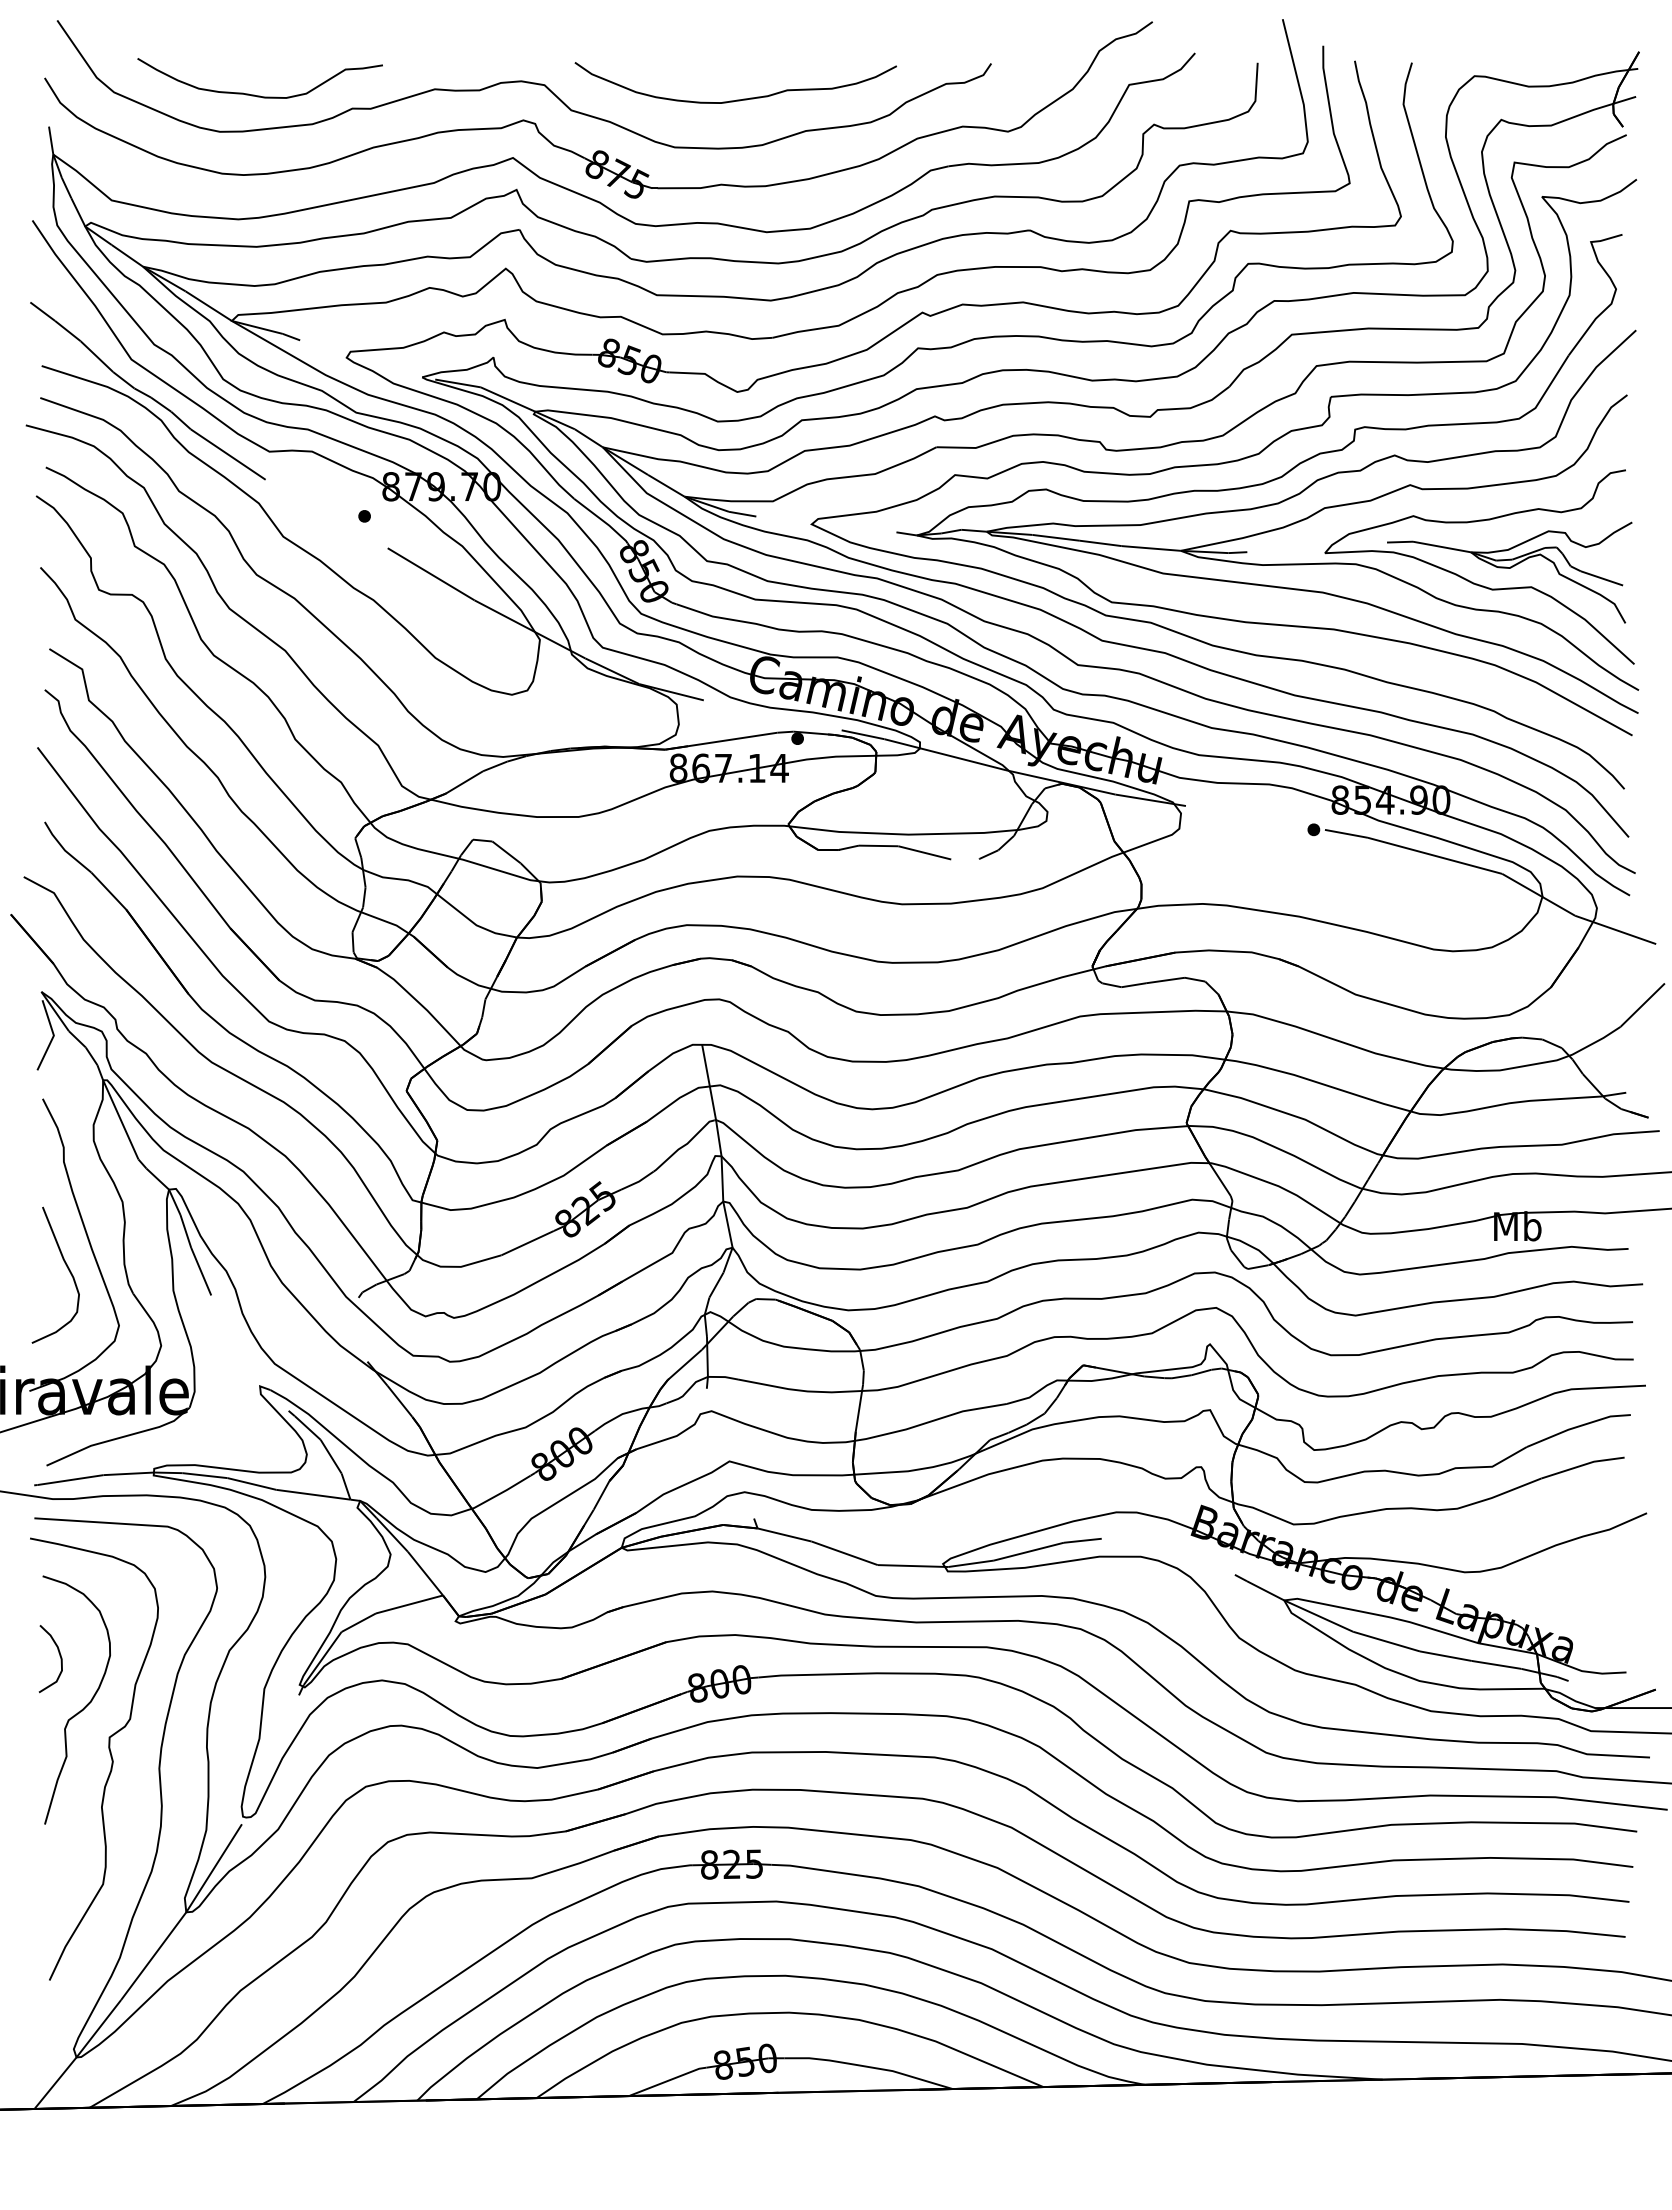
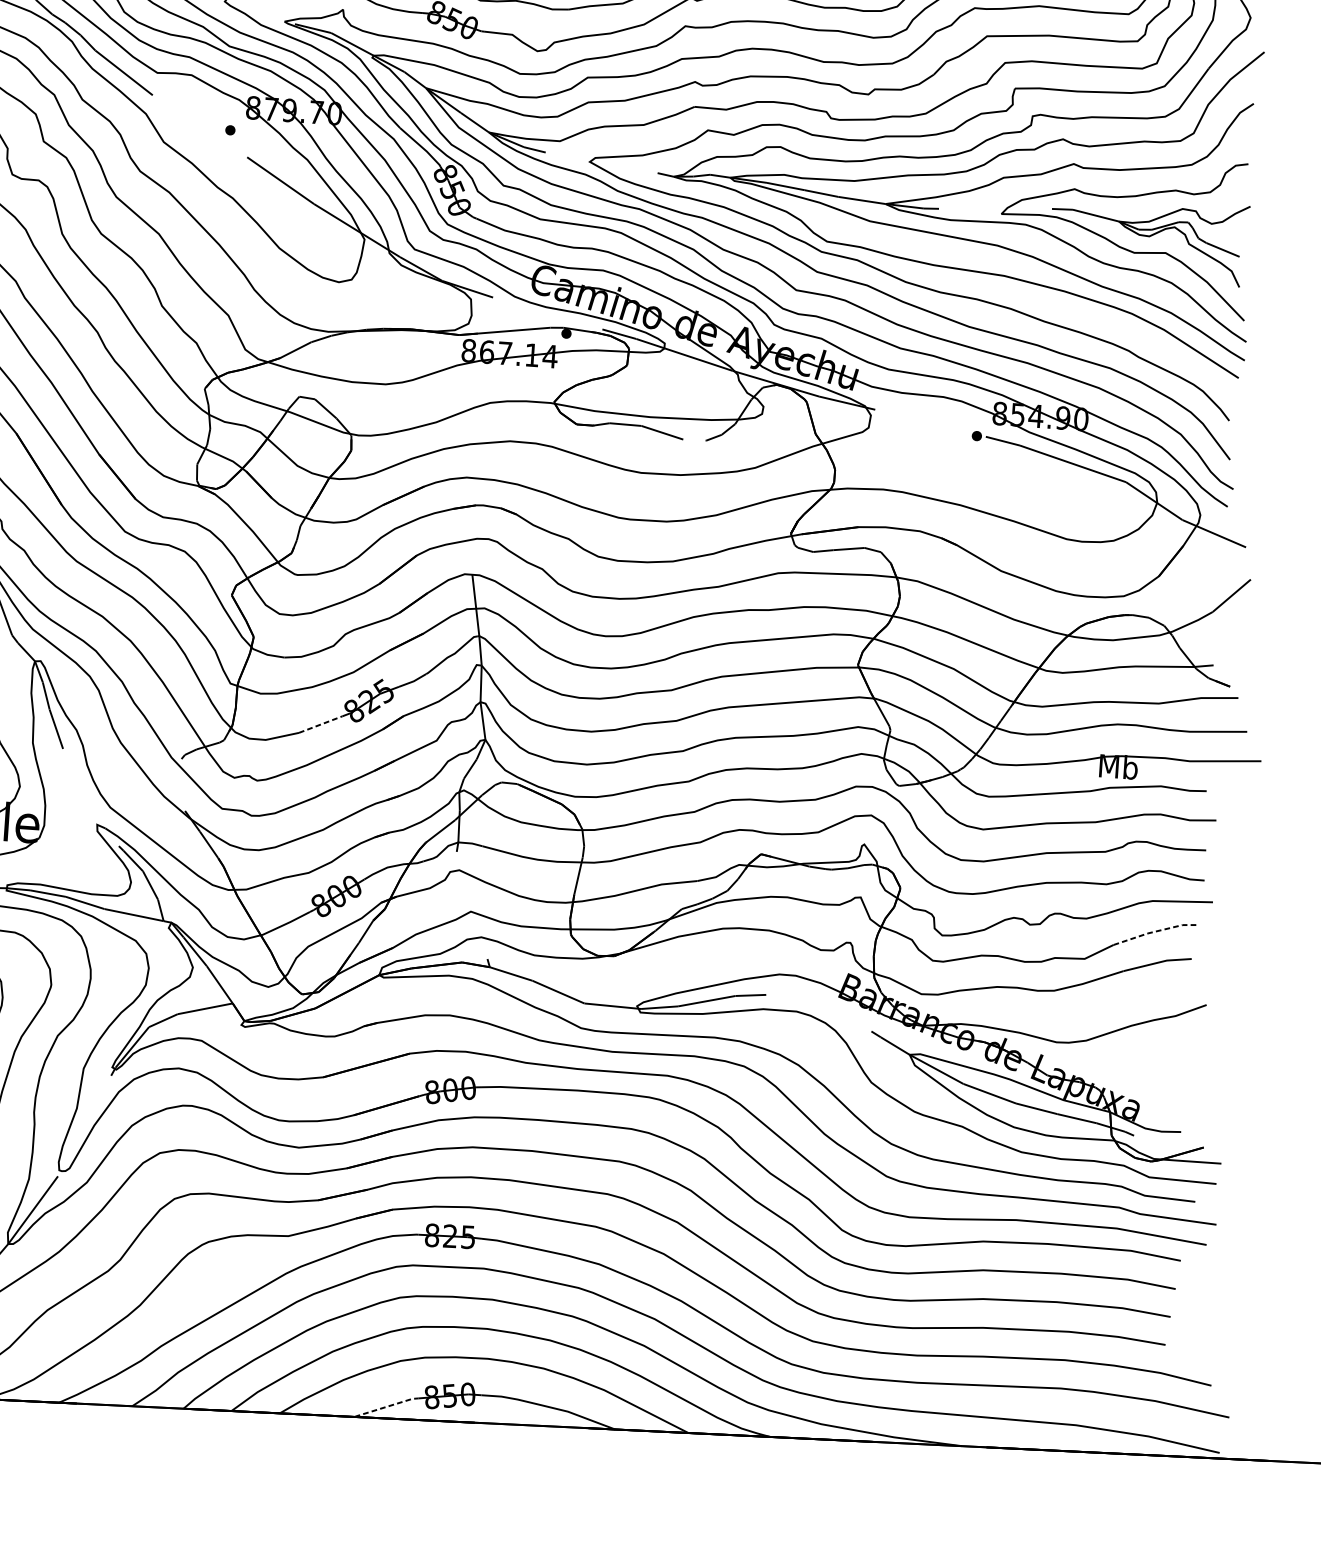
line: (527, 1243) -> (320, 724), solid -> dashed
line: (1578, 1426) -> (1156, 931), solid -> dashed
line: (667, 2080) -> (386, 1406), solid -> dashed

